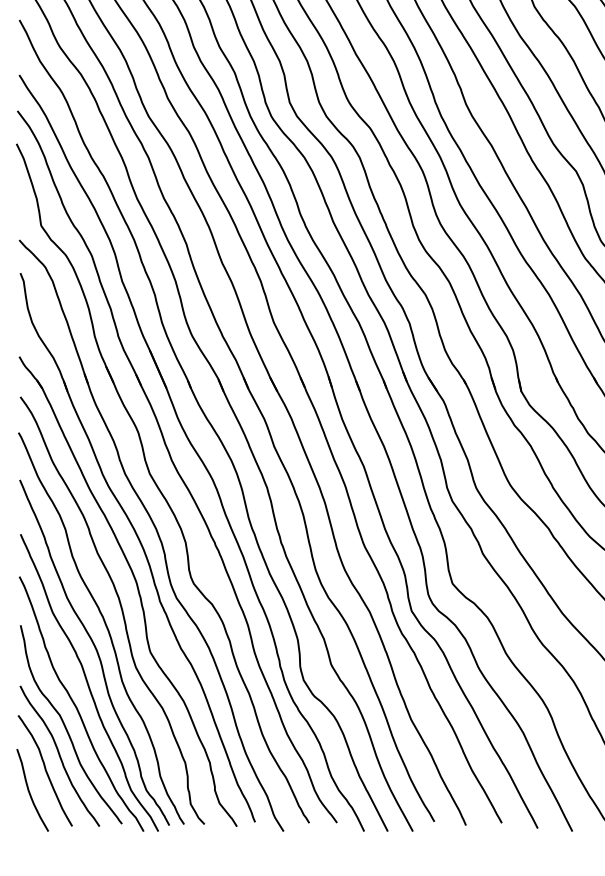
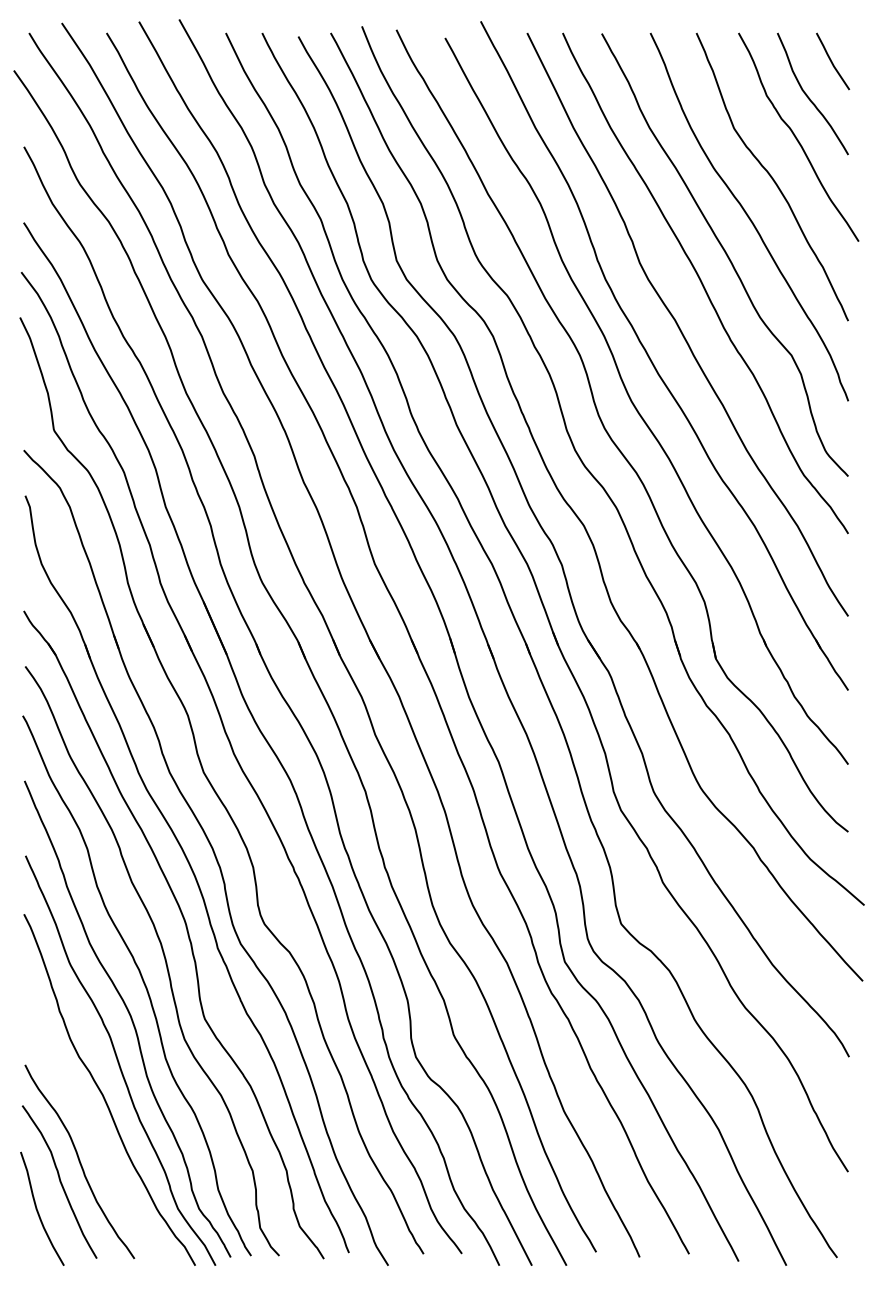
curve: (66, 726) -> (88, 1121), removed

